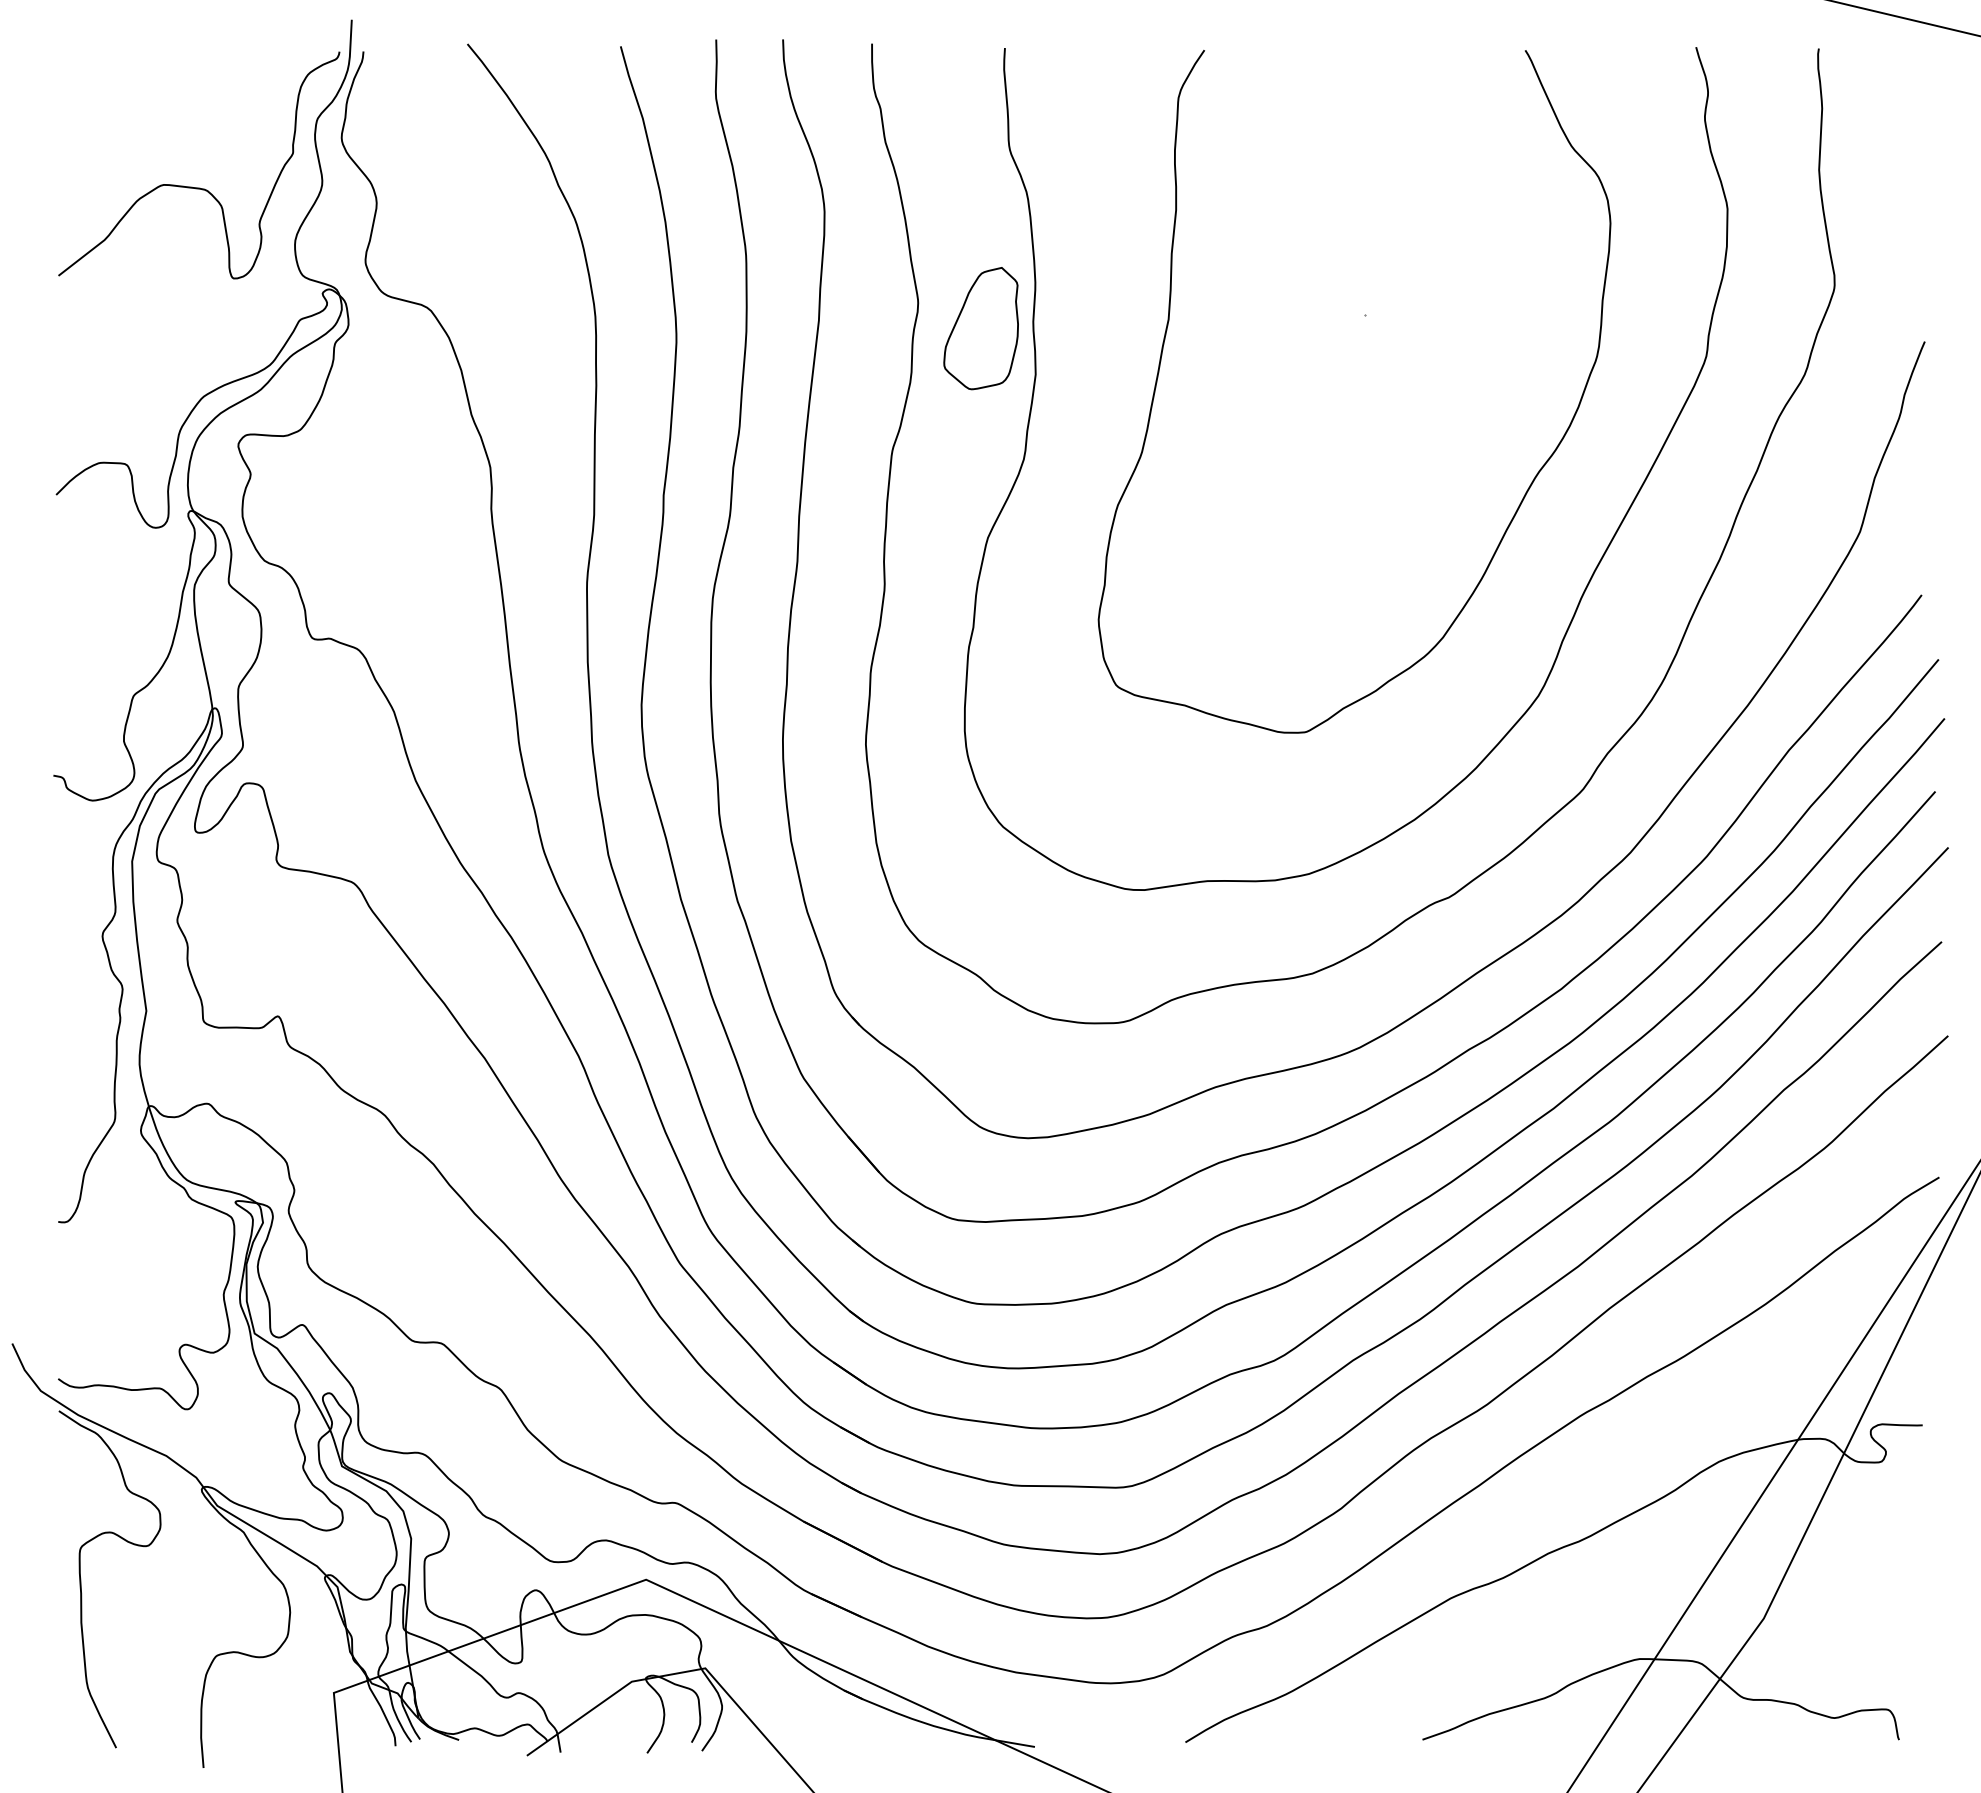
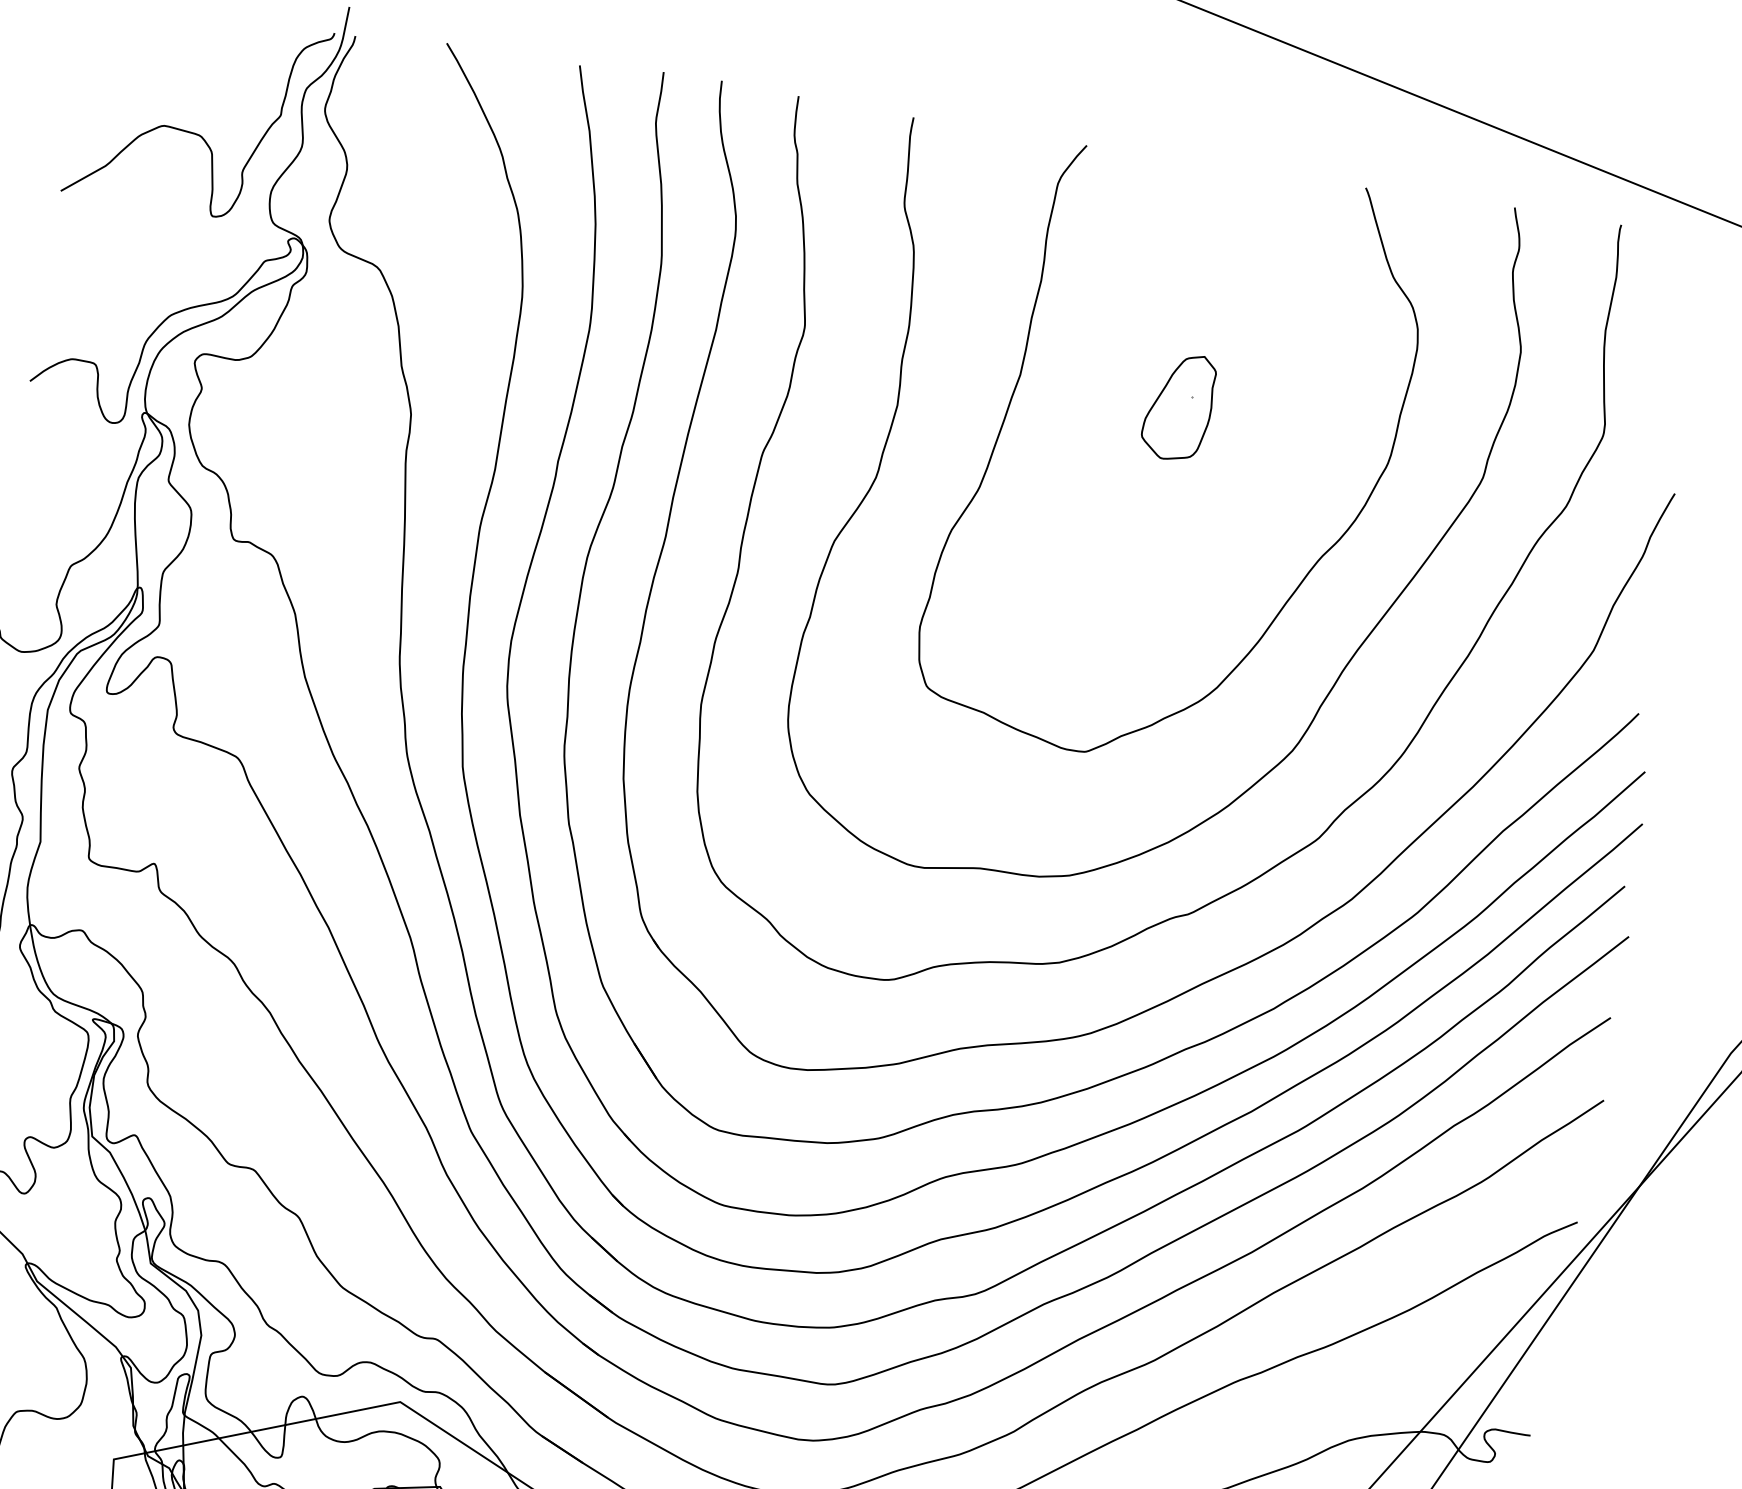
part: (980, 328) -> (1178, 406), moved

